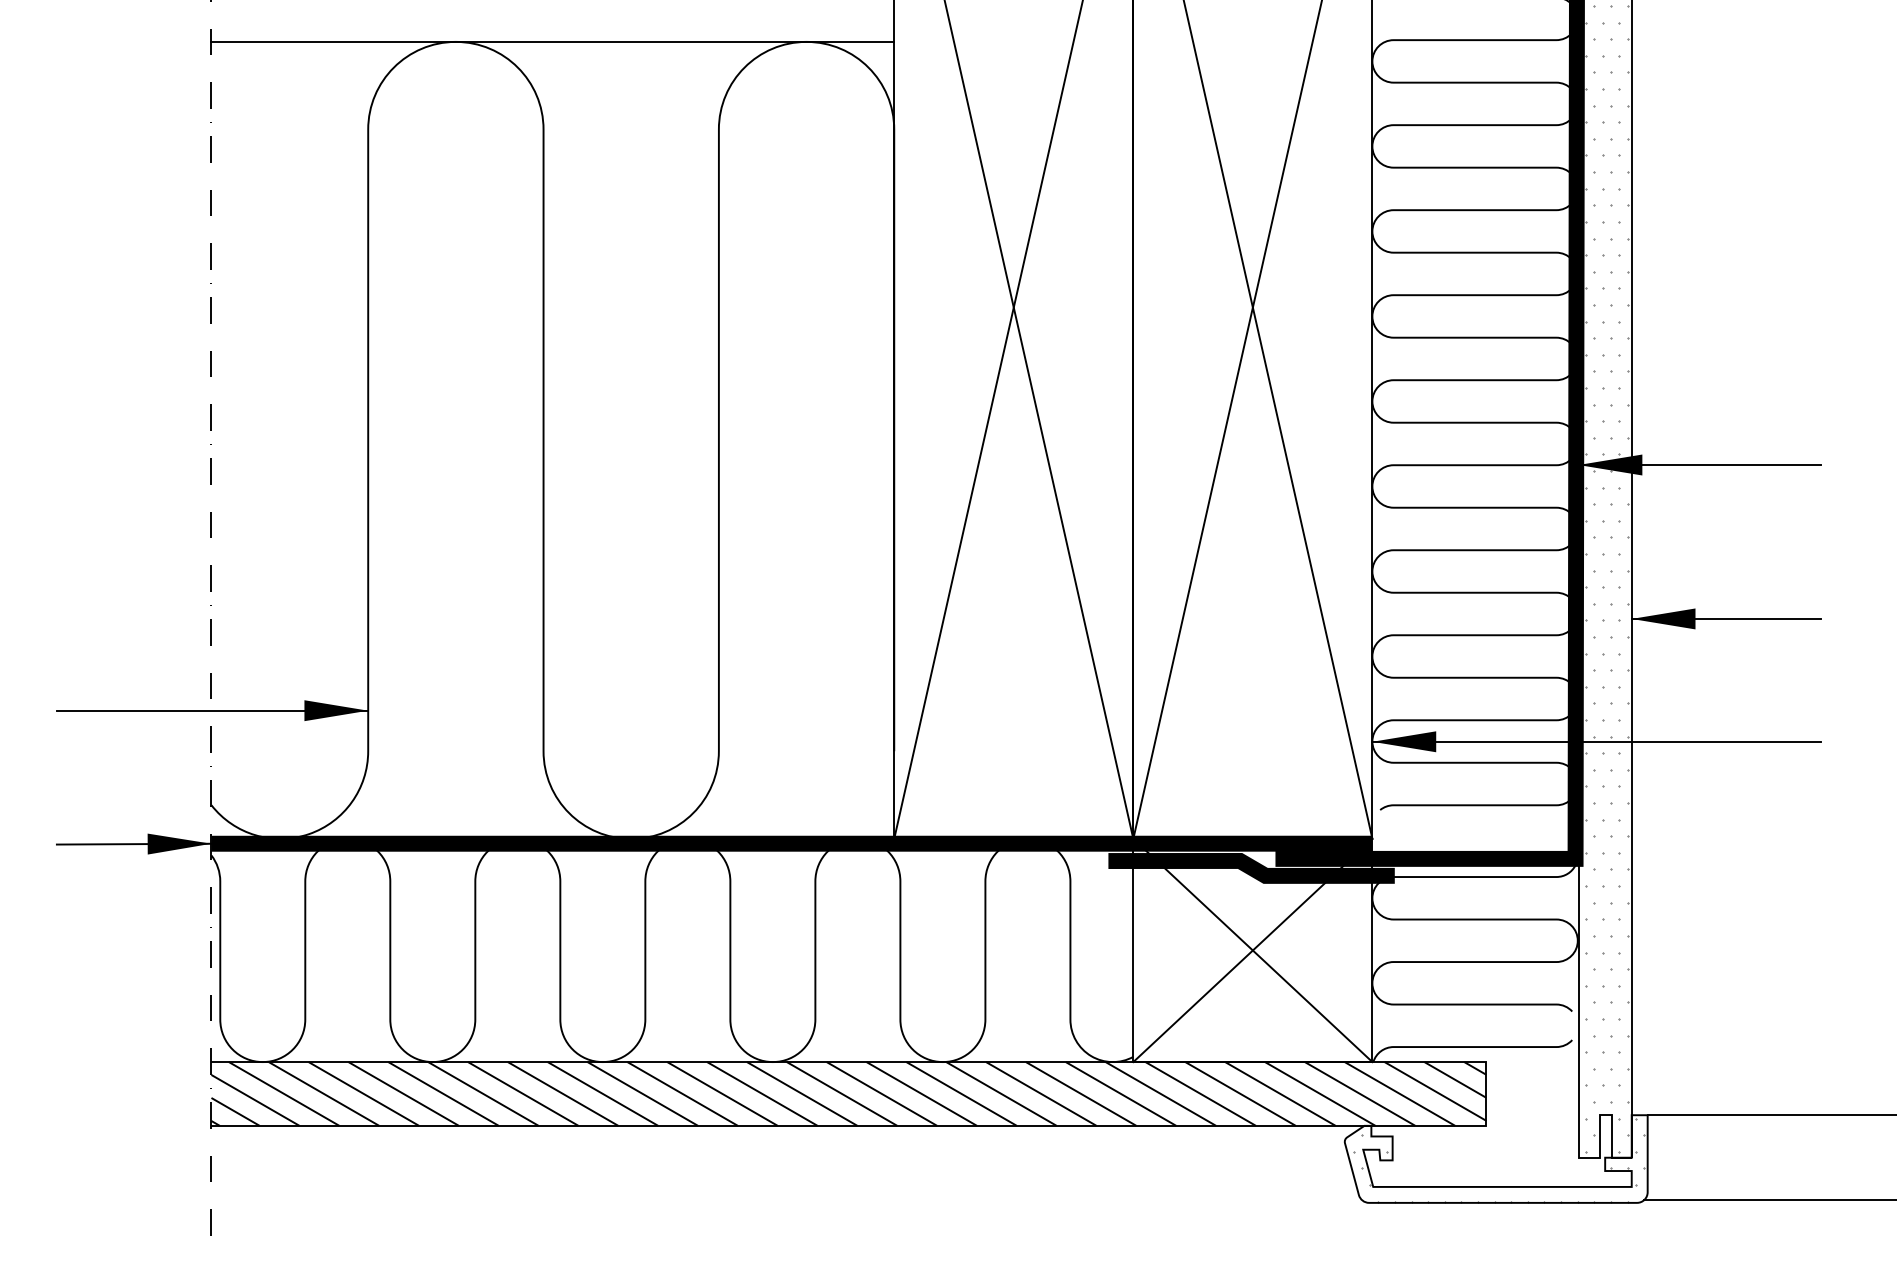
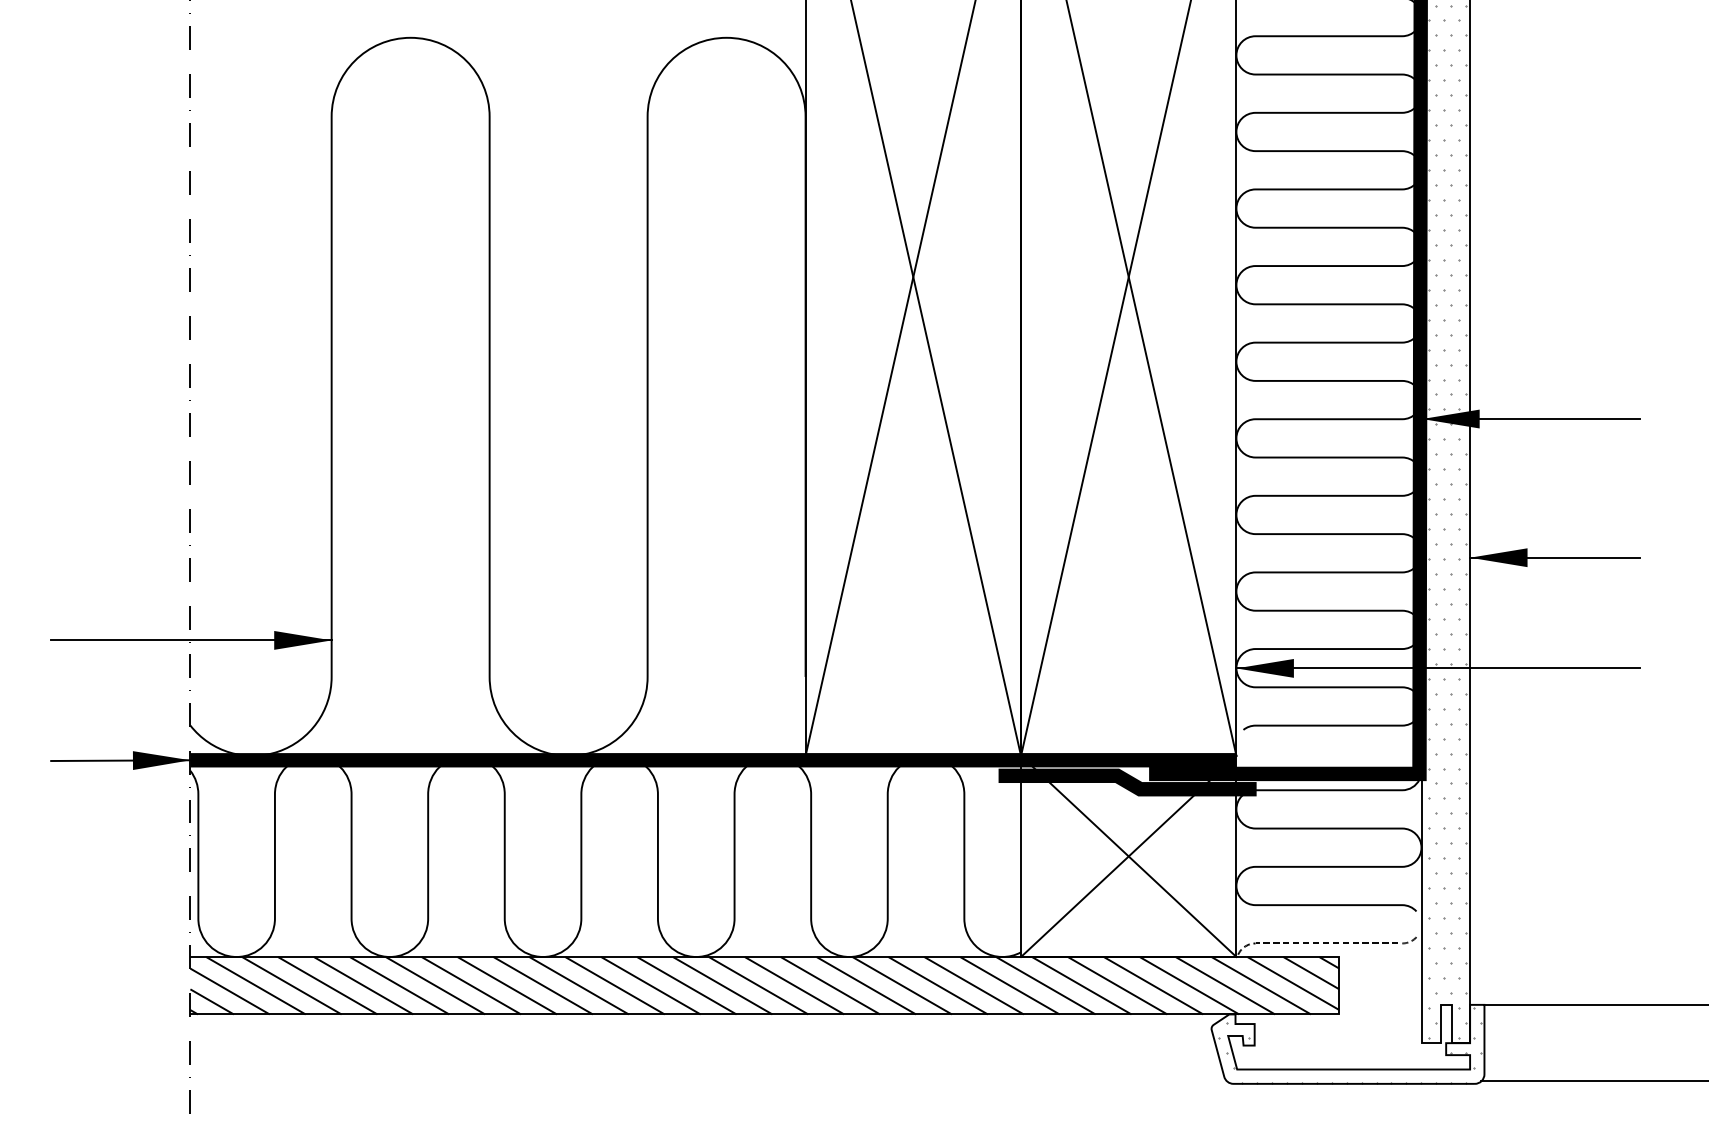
line: (552, 41) -> (497, 37), removed
line: (1466, 1047) -> (1321, 943), solid -> dashed

